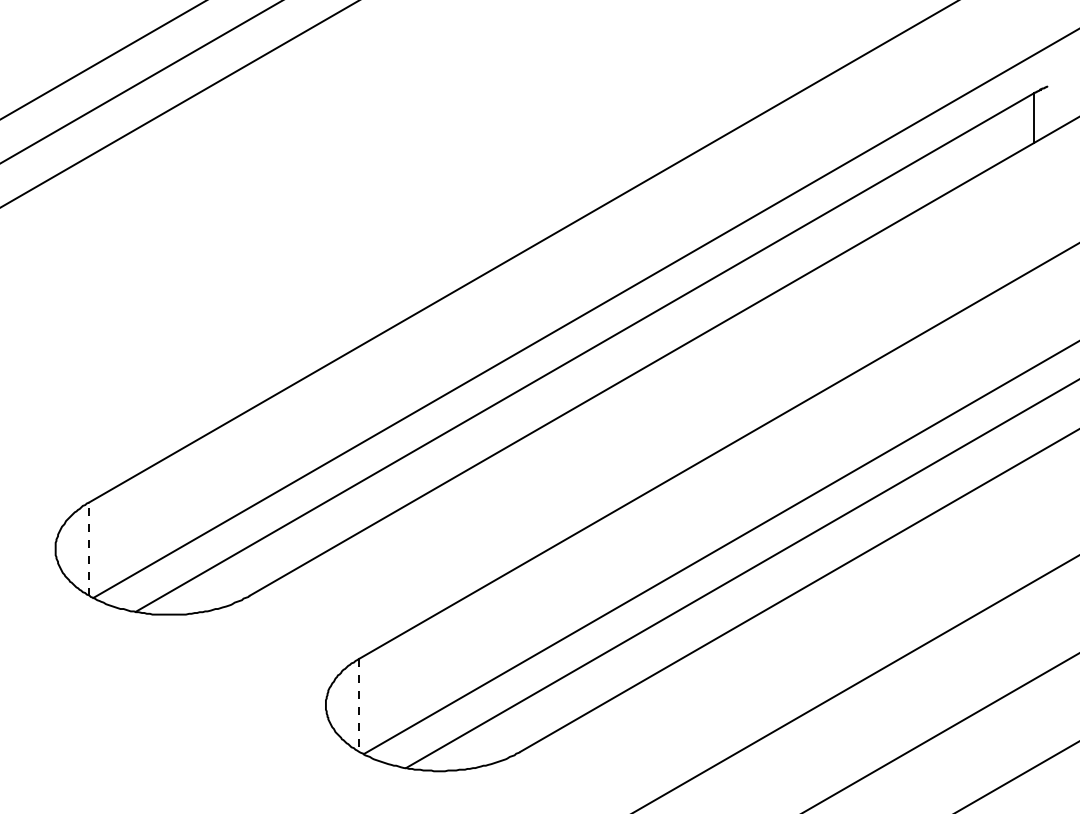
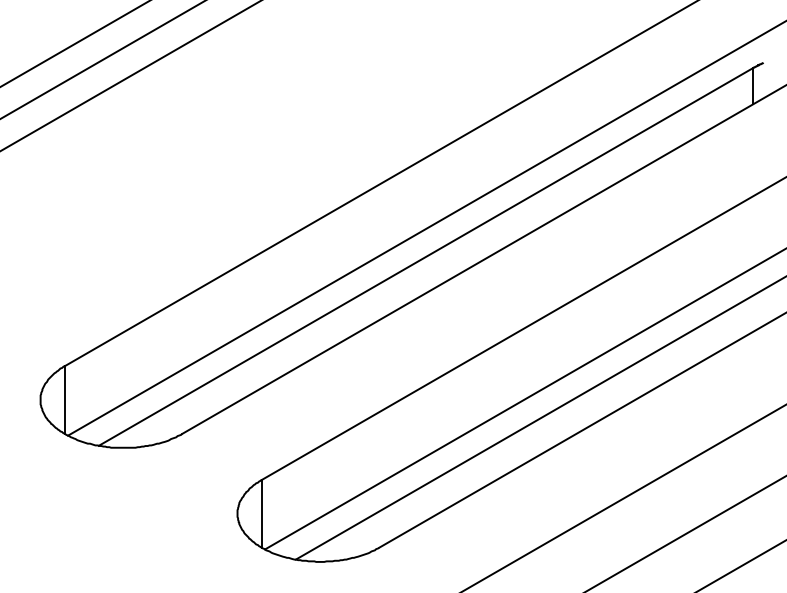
line: (88, 548) -> (64, 399), dashed -> solid
line: (359, 705) -> (261, 513), dashed -> solid

